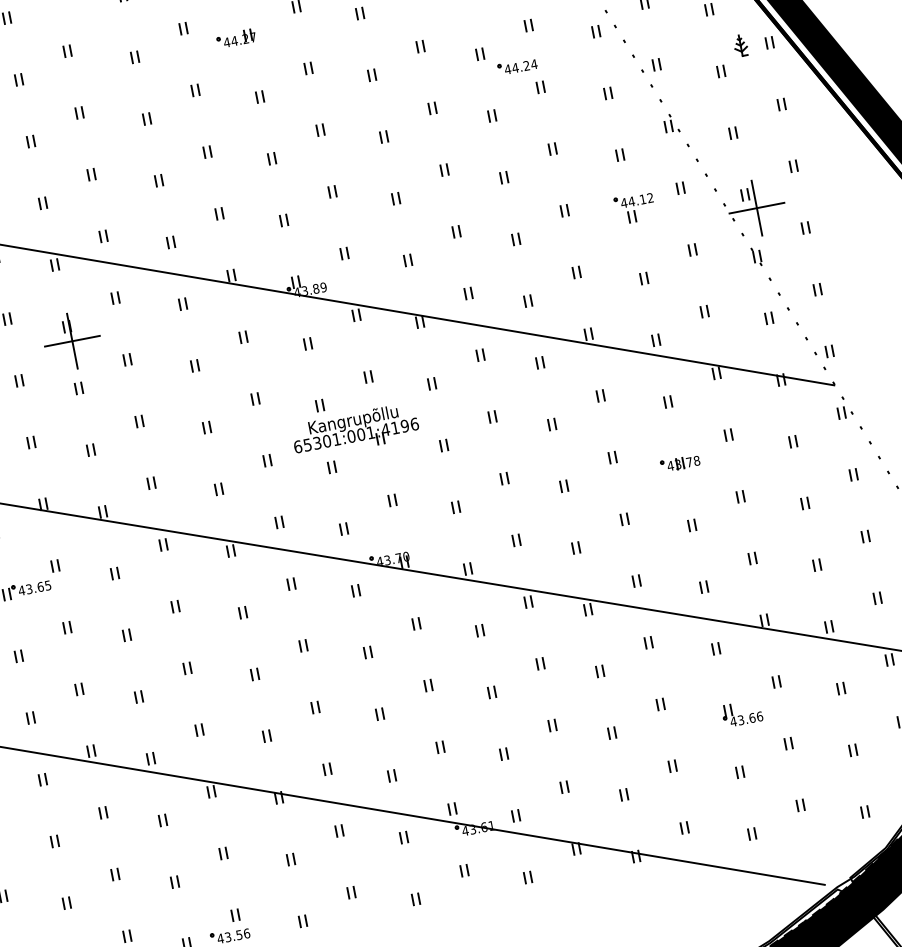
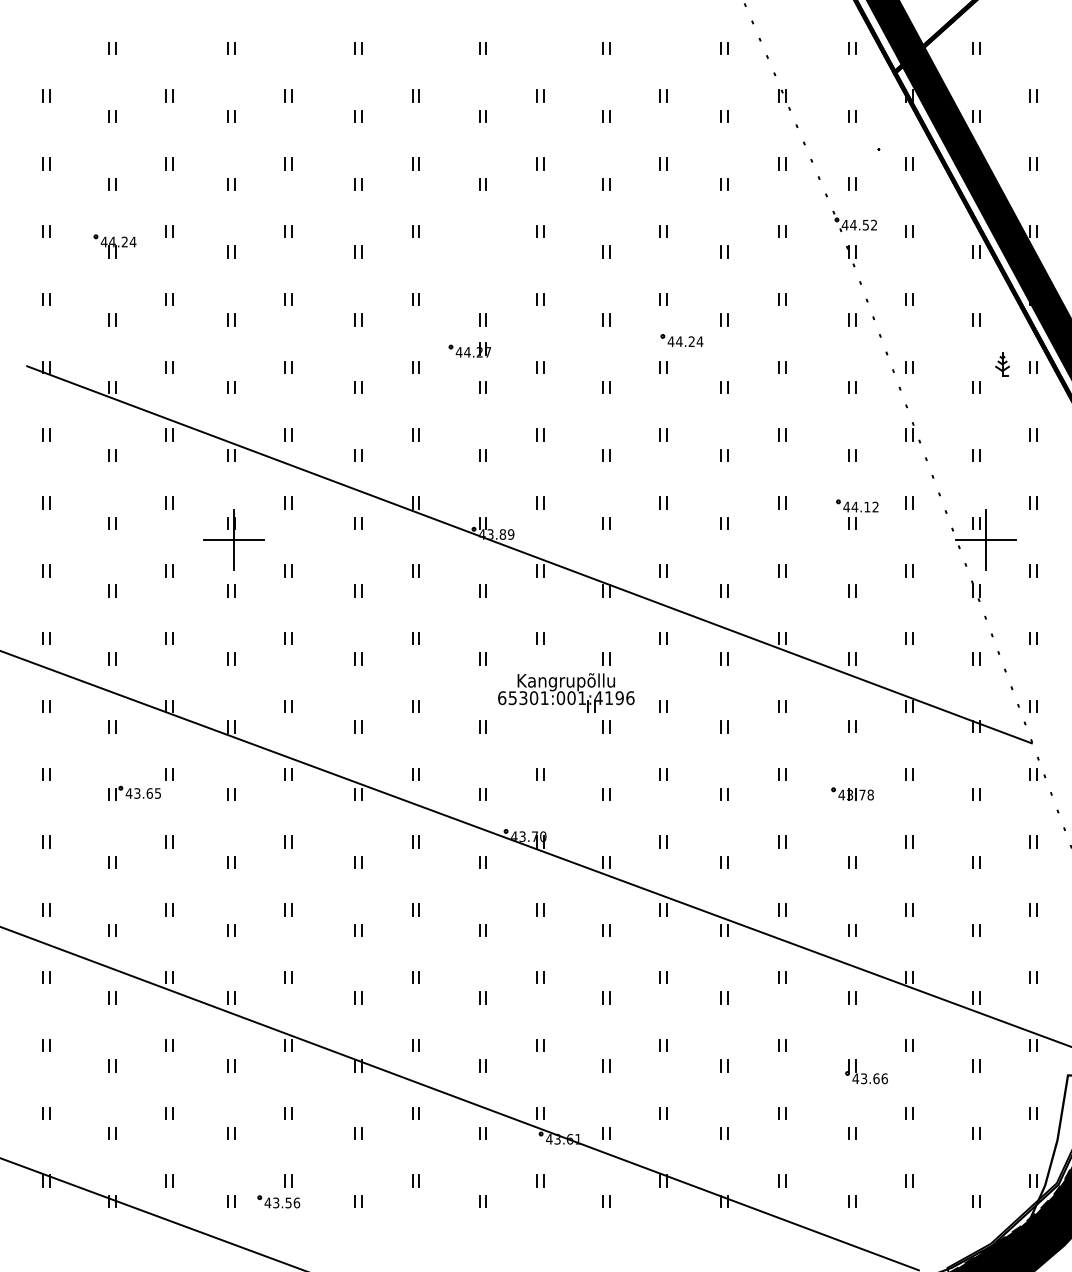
part: (235, 38) -> (469, 349), moved
part: (517, 66) -> (681, 340), moved
part: (355, 430) -> (566, 692), moved

